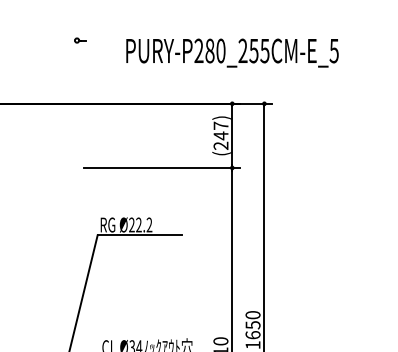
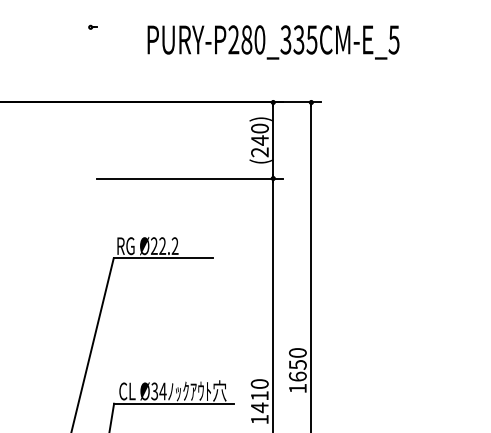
part: (79, 39) -> (92, 26), size x0.62
text: (248, 50) -> (292, 39), PURY-P280_255CM-E_5 -> PURY-P280_335CM-E_5
text: (220, 125) -> (259, 128), (247) -> (240)

